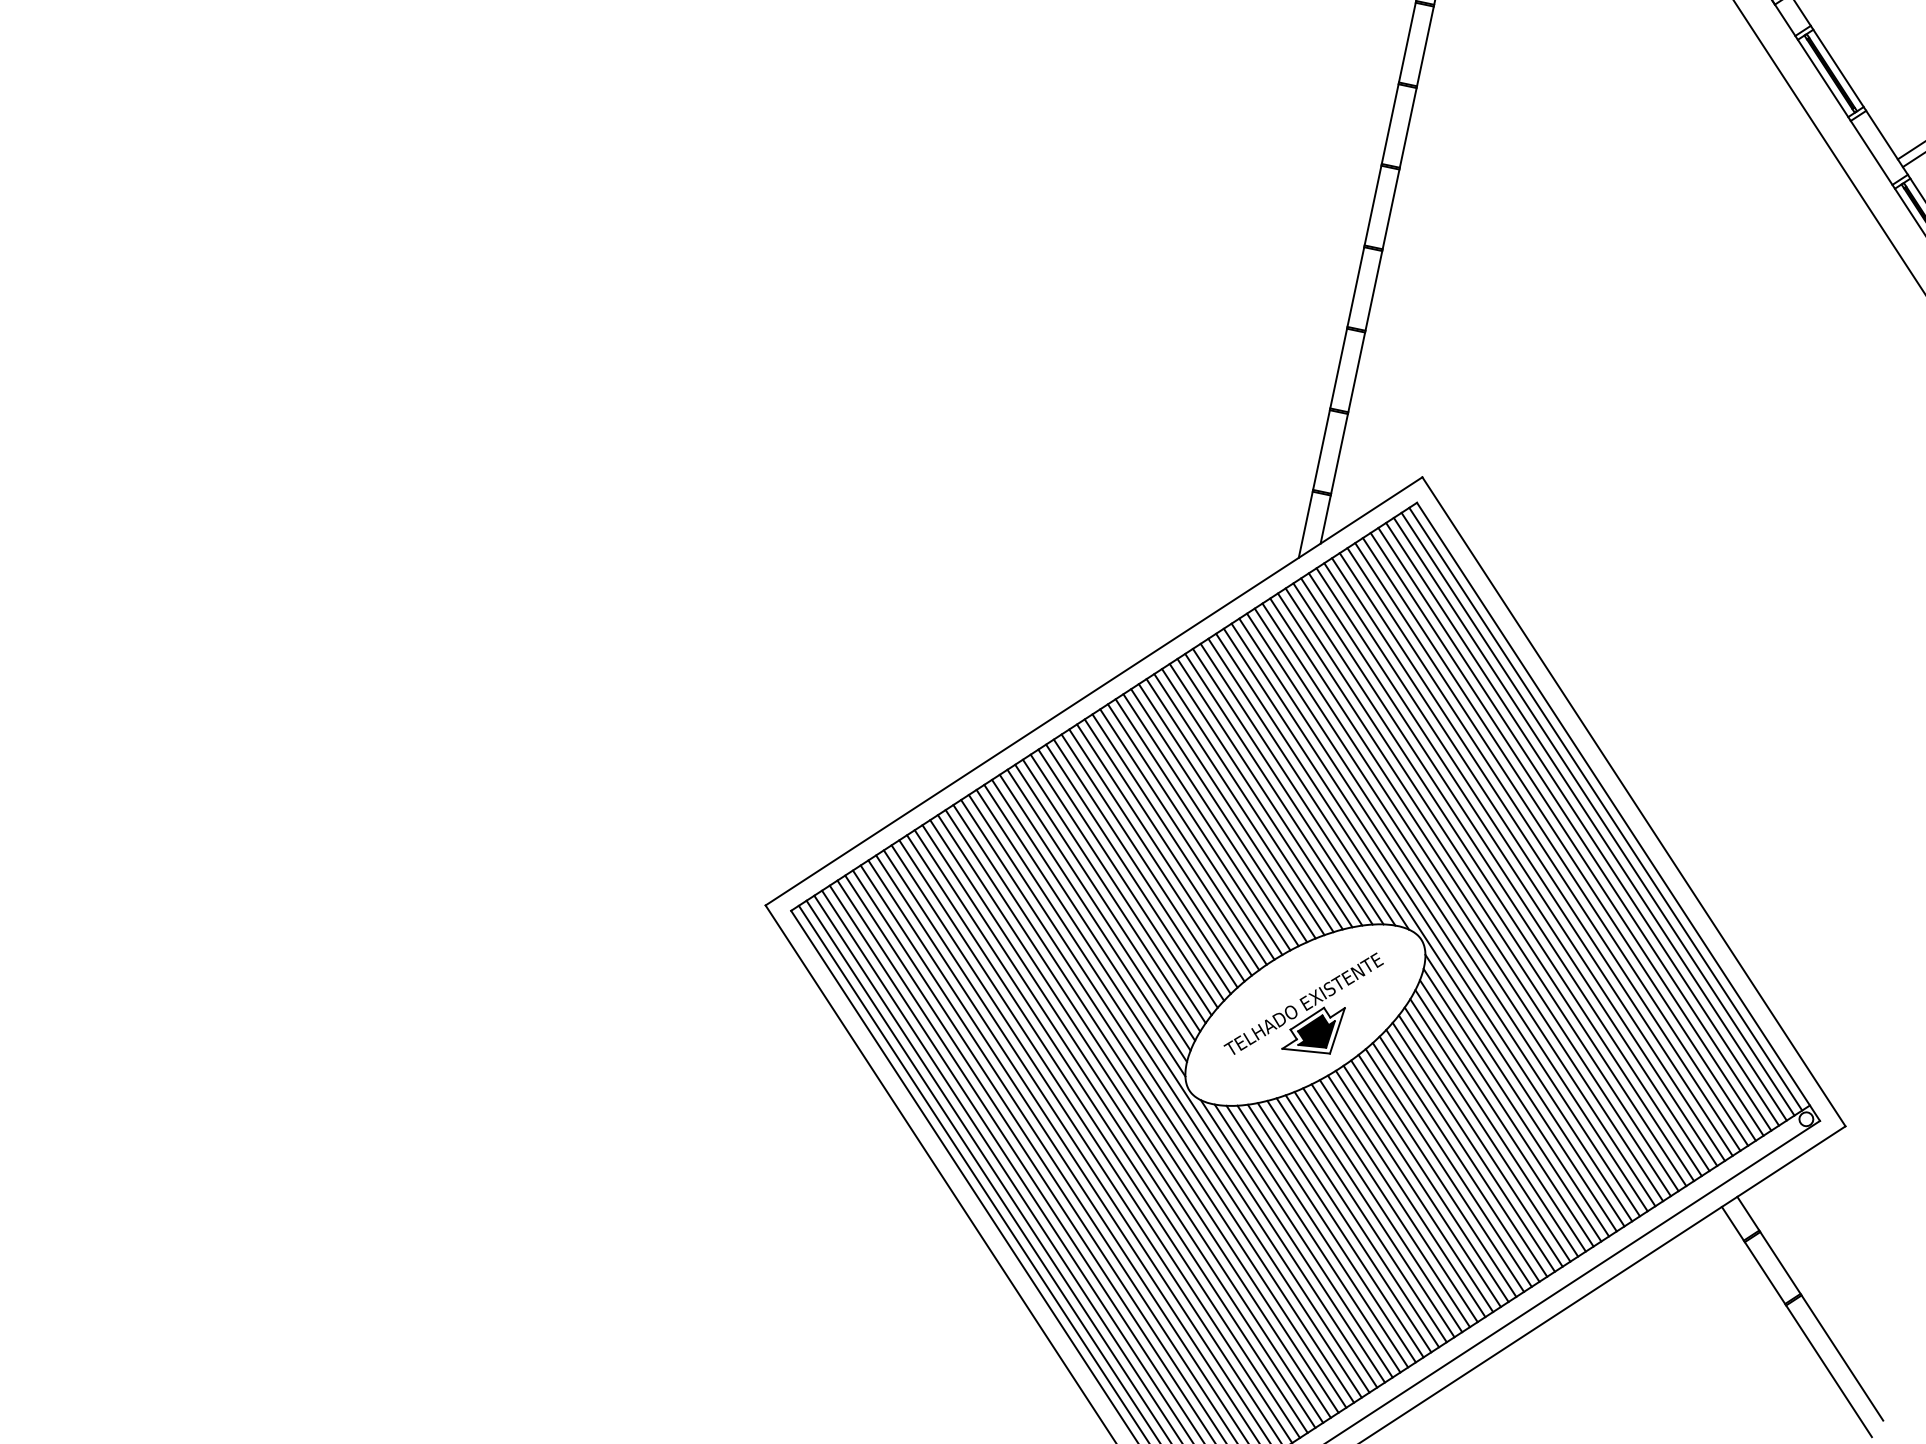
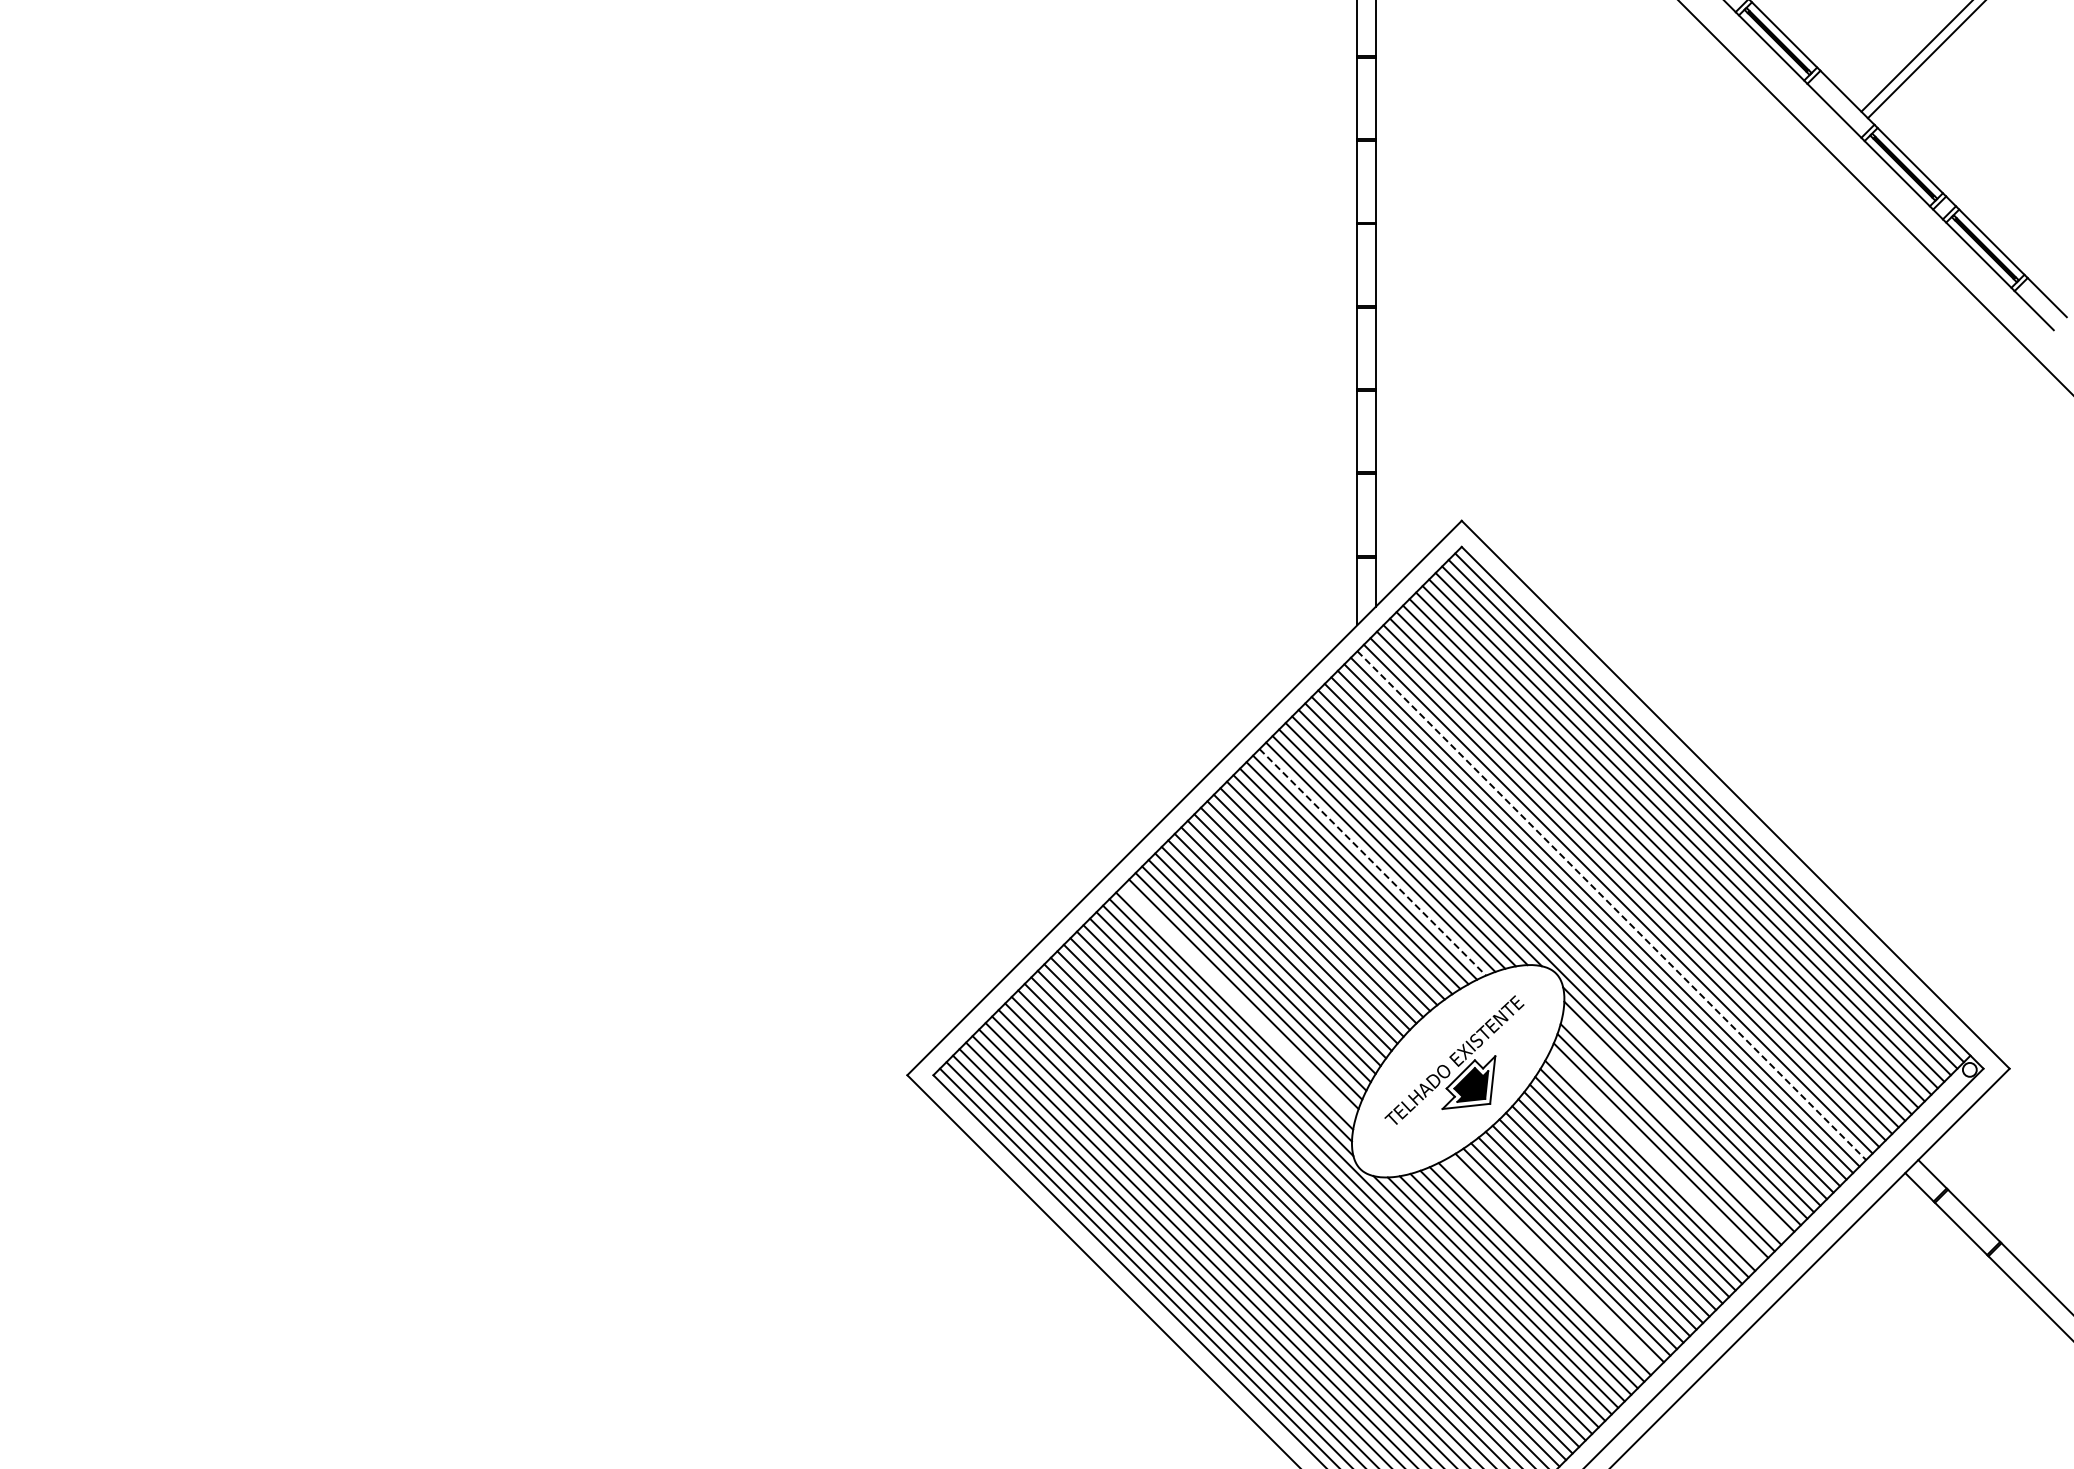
line: (1265, 793) -> (1373, 862), solid -> dashed
line: (1489, 884) -> (1611, 905), solid -> dashed
line: (1104, 902) -> (1238, 1002), removed
line: (1506, 1113) -> (1675, 1125), removed
line: (1480, 1141) -> (1655, 1158), removed
line: (1358, 1222) -> (1552, 1263), removed

